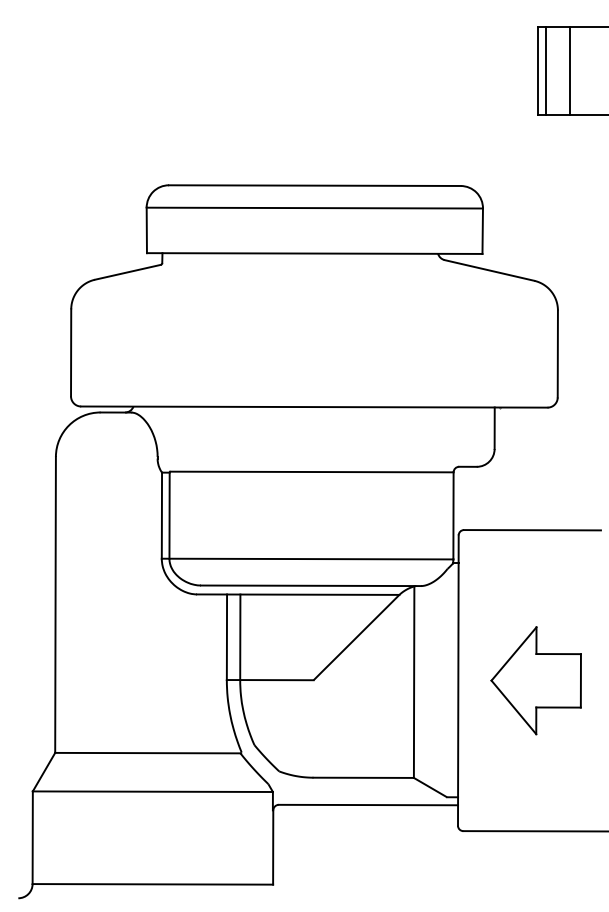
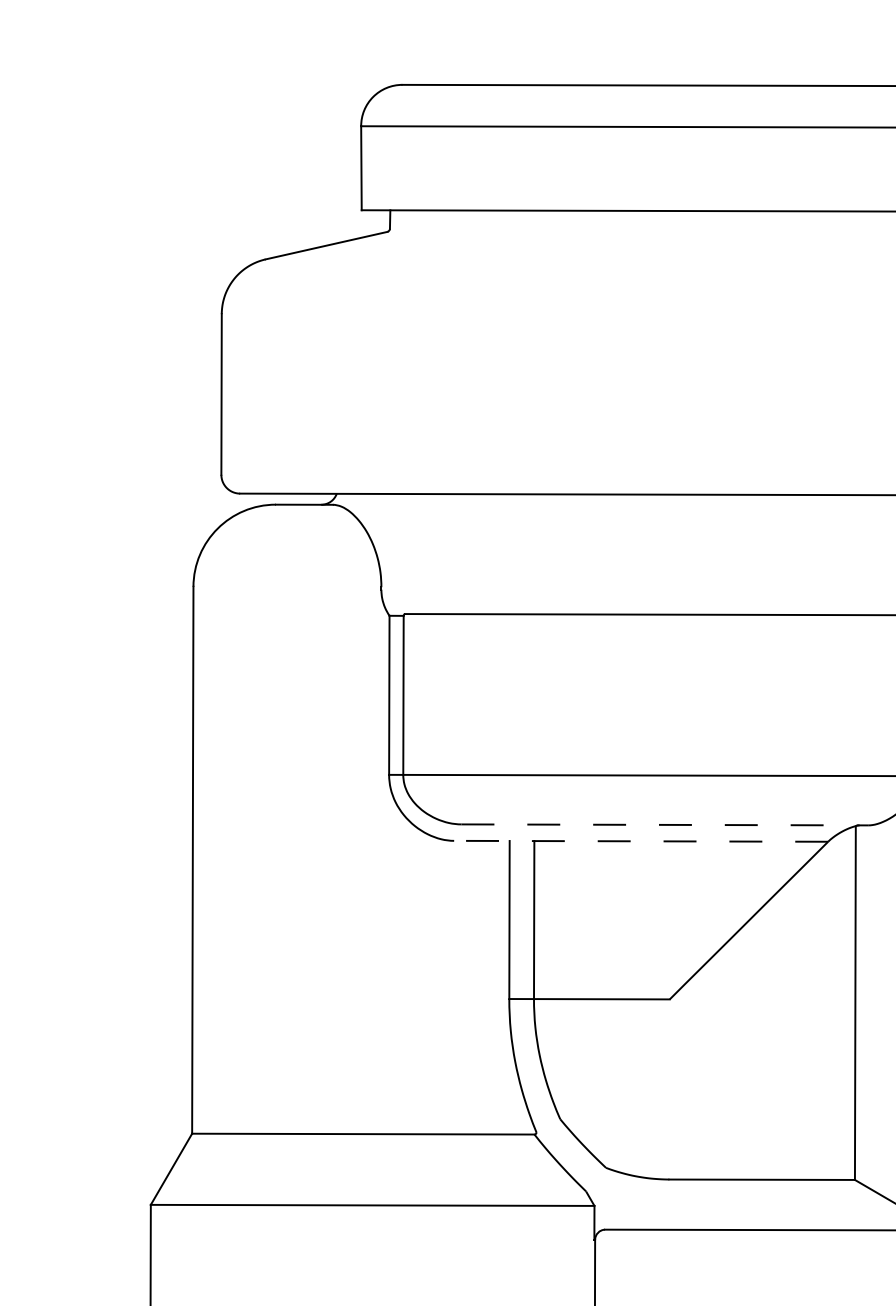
line: (311, 585) -> (665, 824), solid -> dashed
line: (297, 594) -> (639, 840), solid -> dashed

